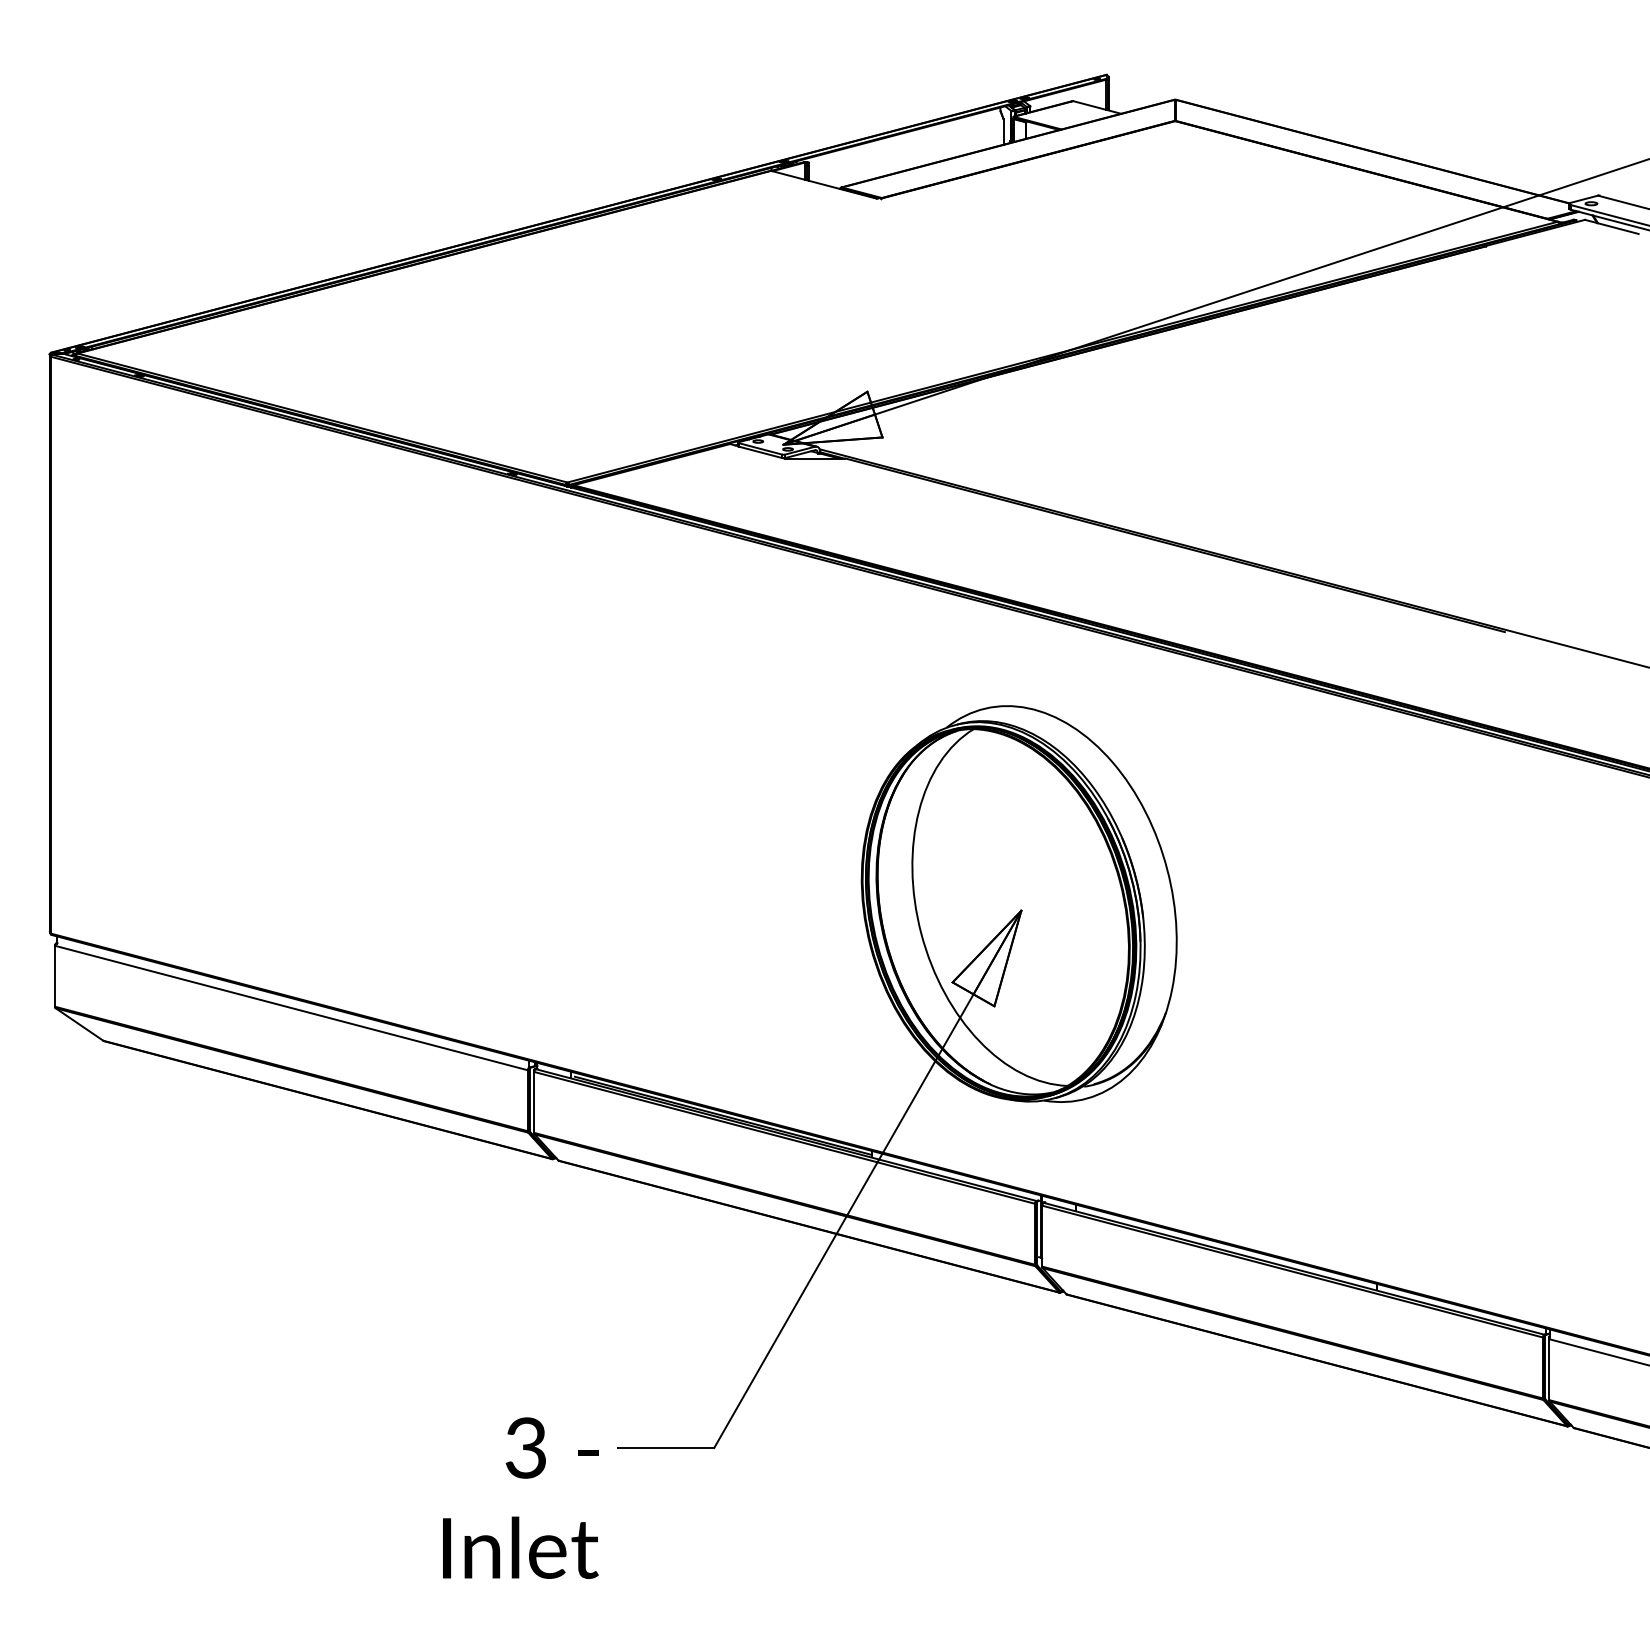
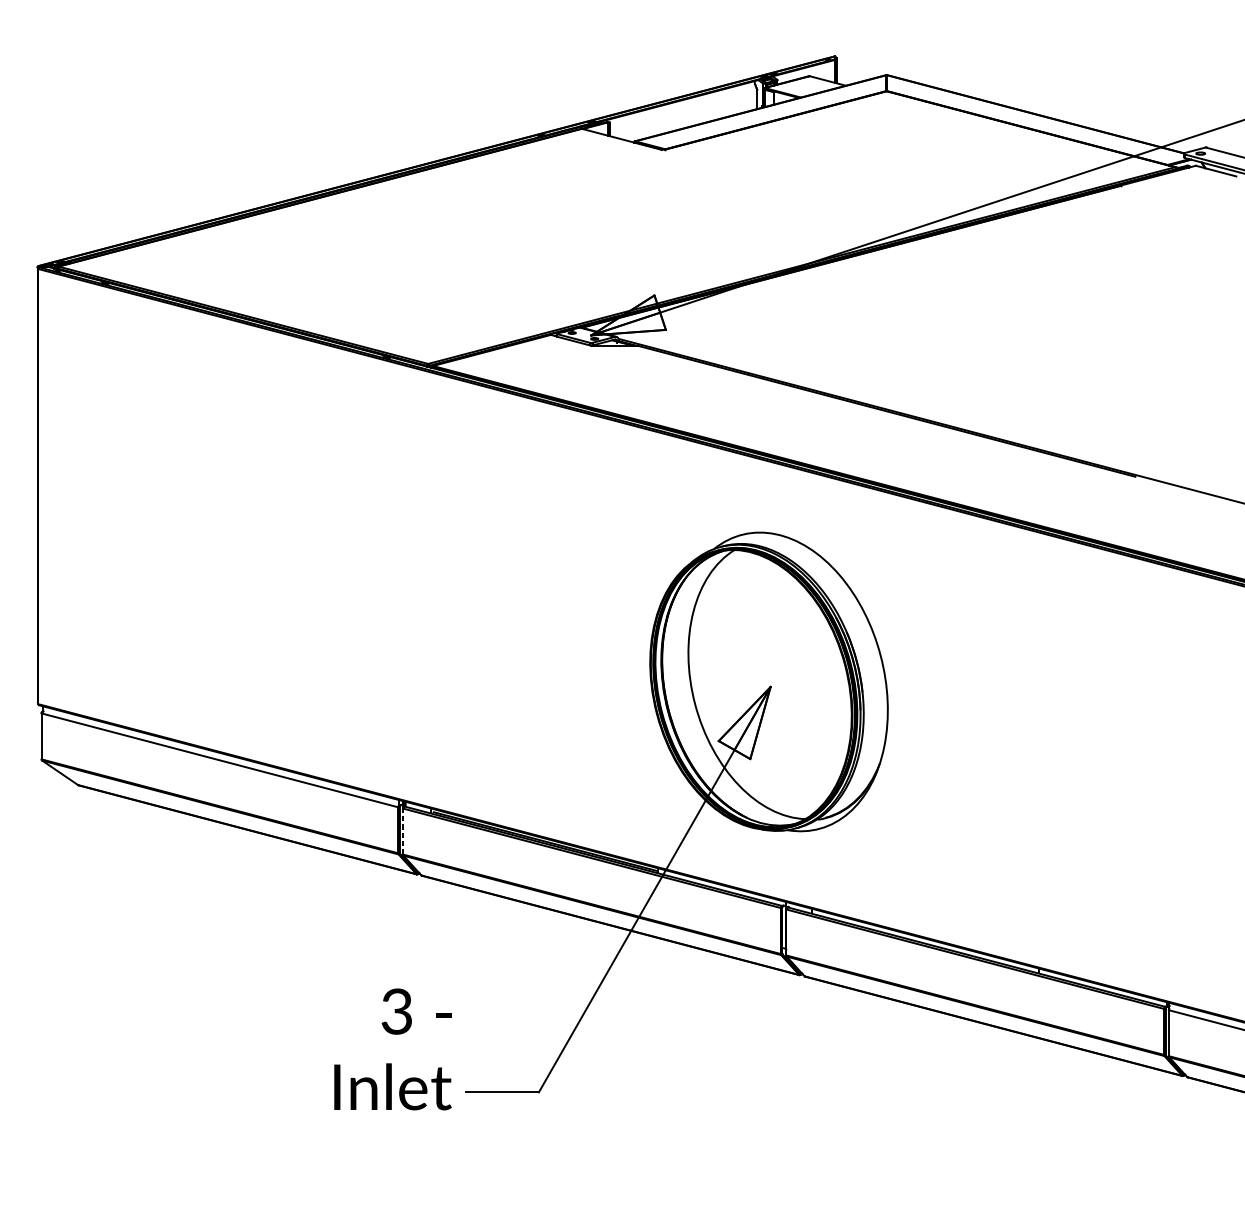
line: (534, 1101) -> (403, 830), solid -> dashed
text: (520, 1497) -> (392, 1048), moved

